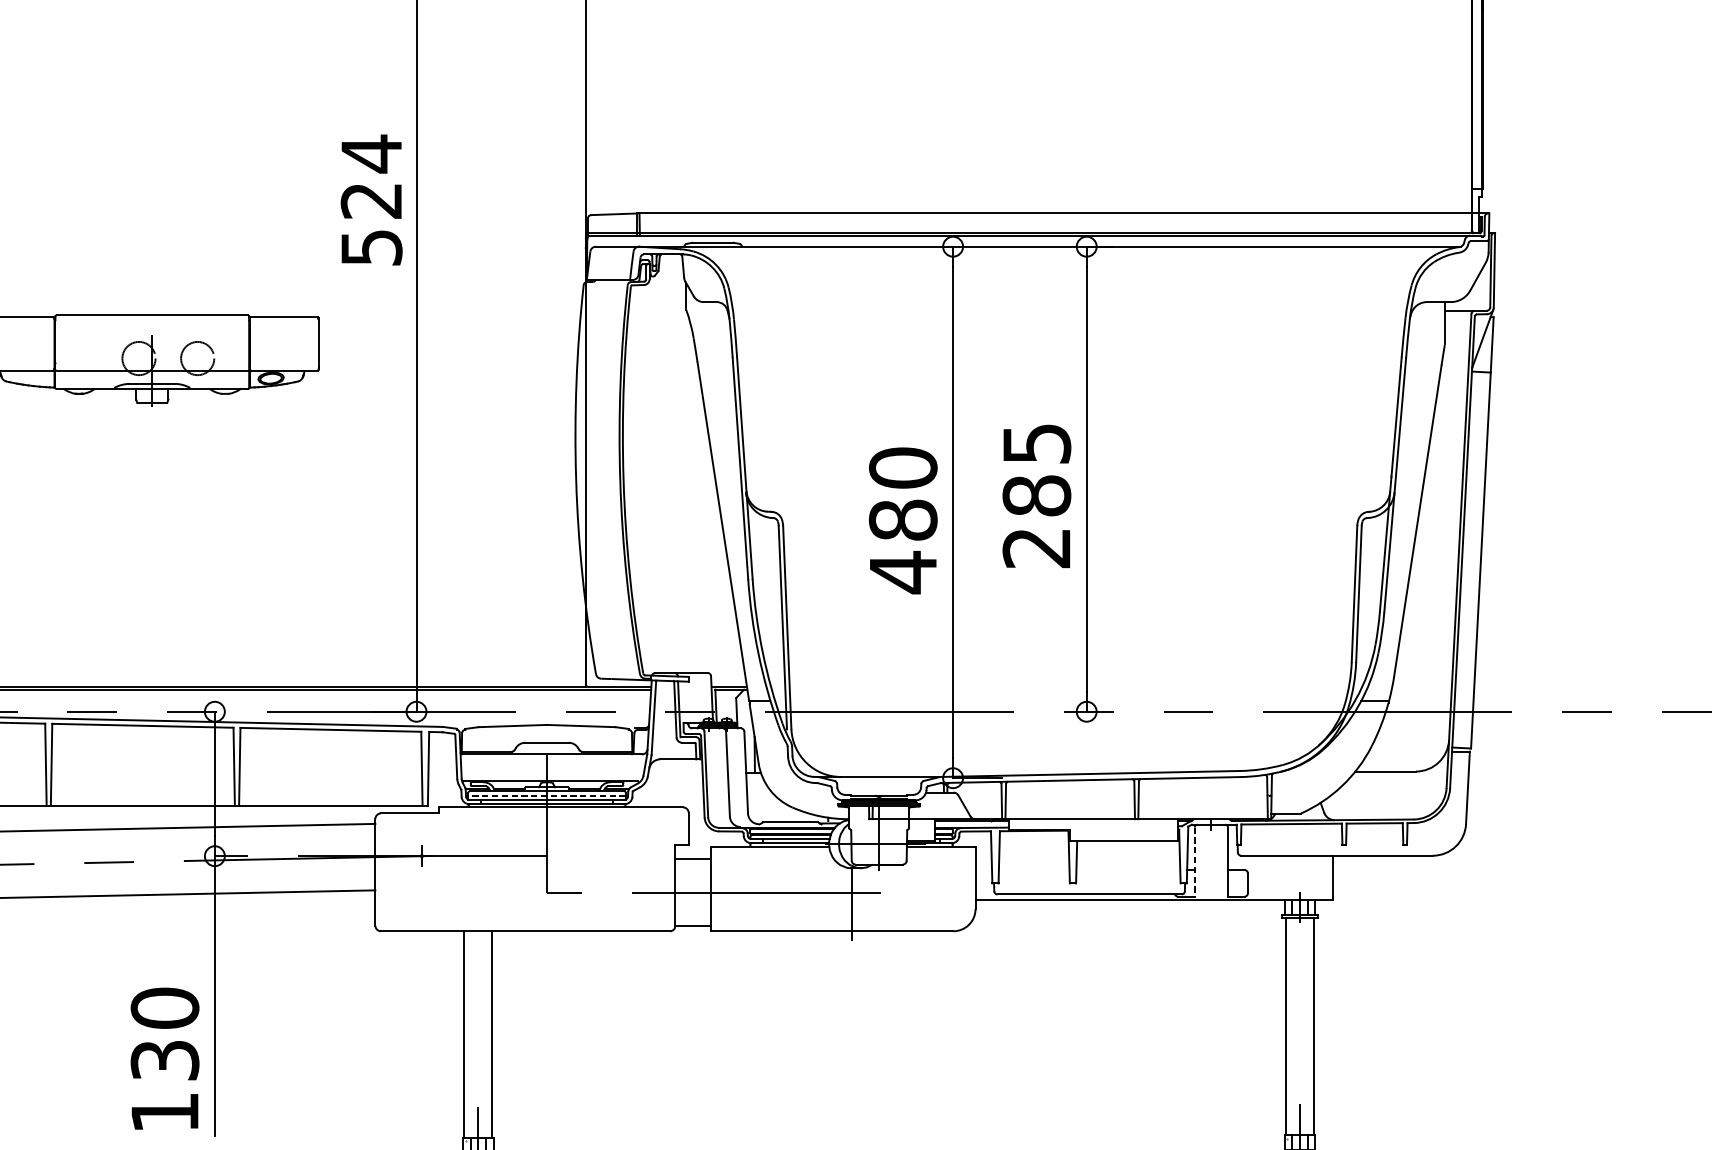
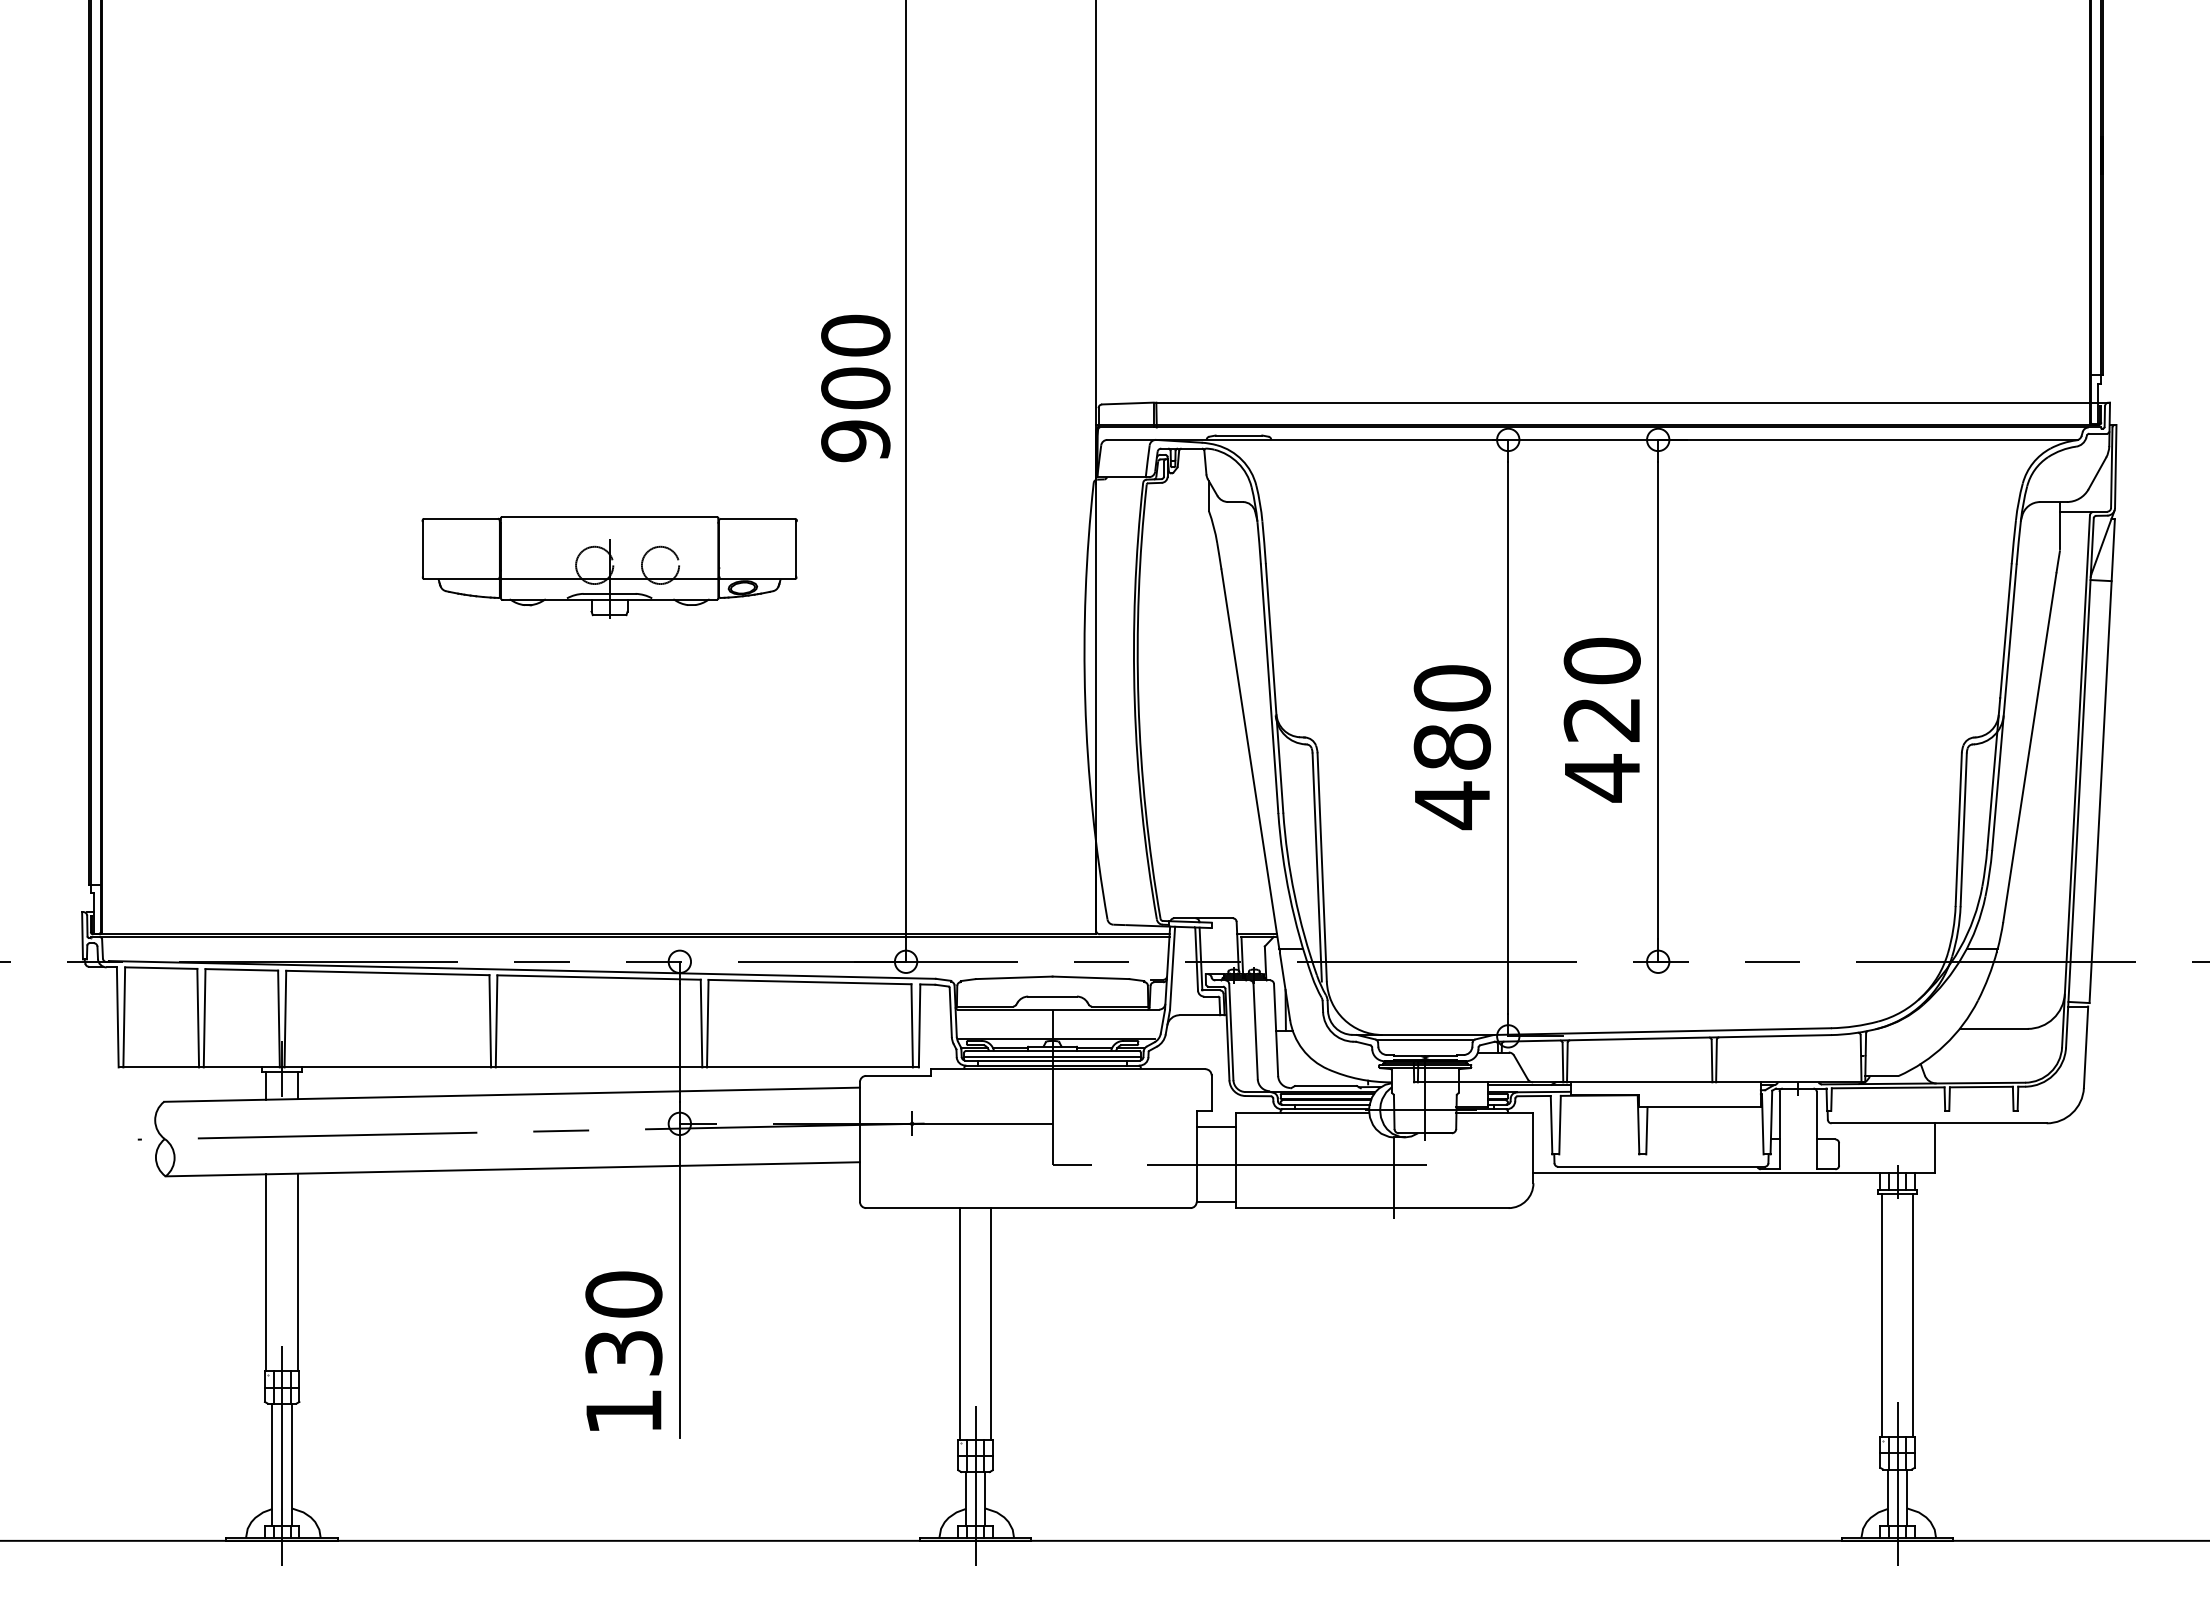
text: (371, 200) -> (855, 388), 524 -> 900
text: (1036, 495) -> (1601, 719), 285 -> 420
line: (878, 781) -> (1424, 1040), added
line: (546, 796) -> (1052, 1056), dashed -> solid
line: (1194, 862) -> (1779, 1130), dashed -> solid

